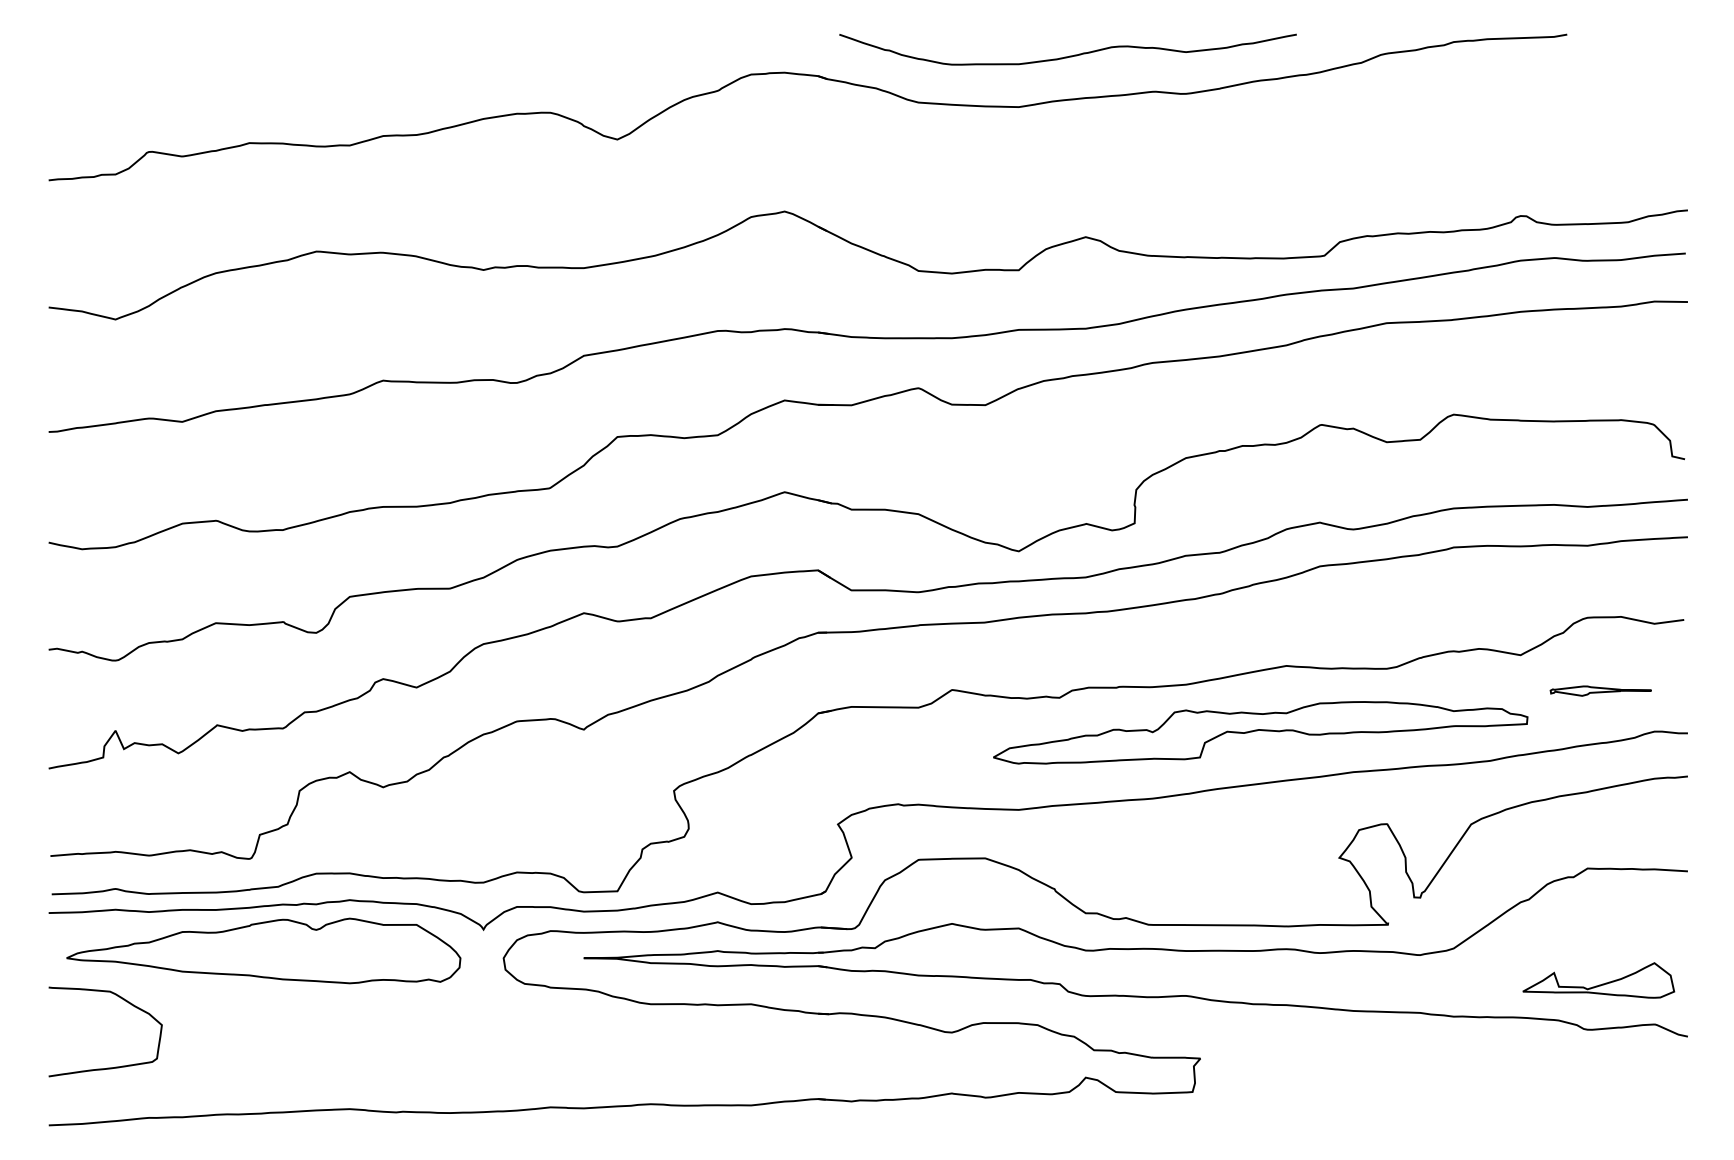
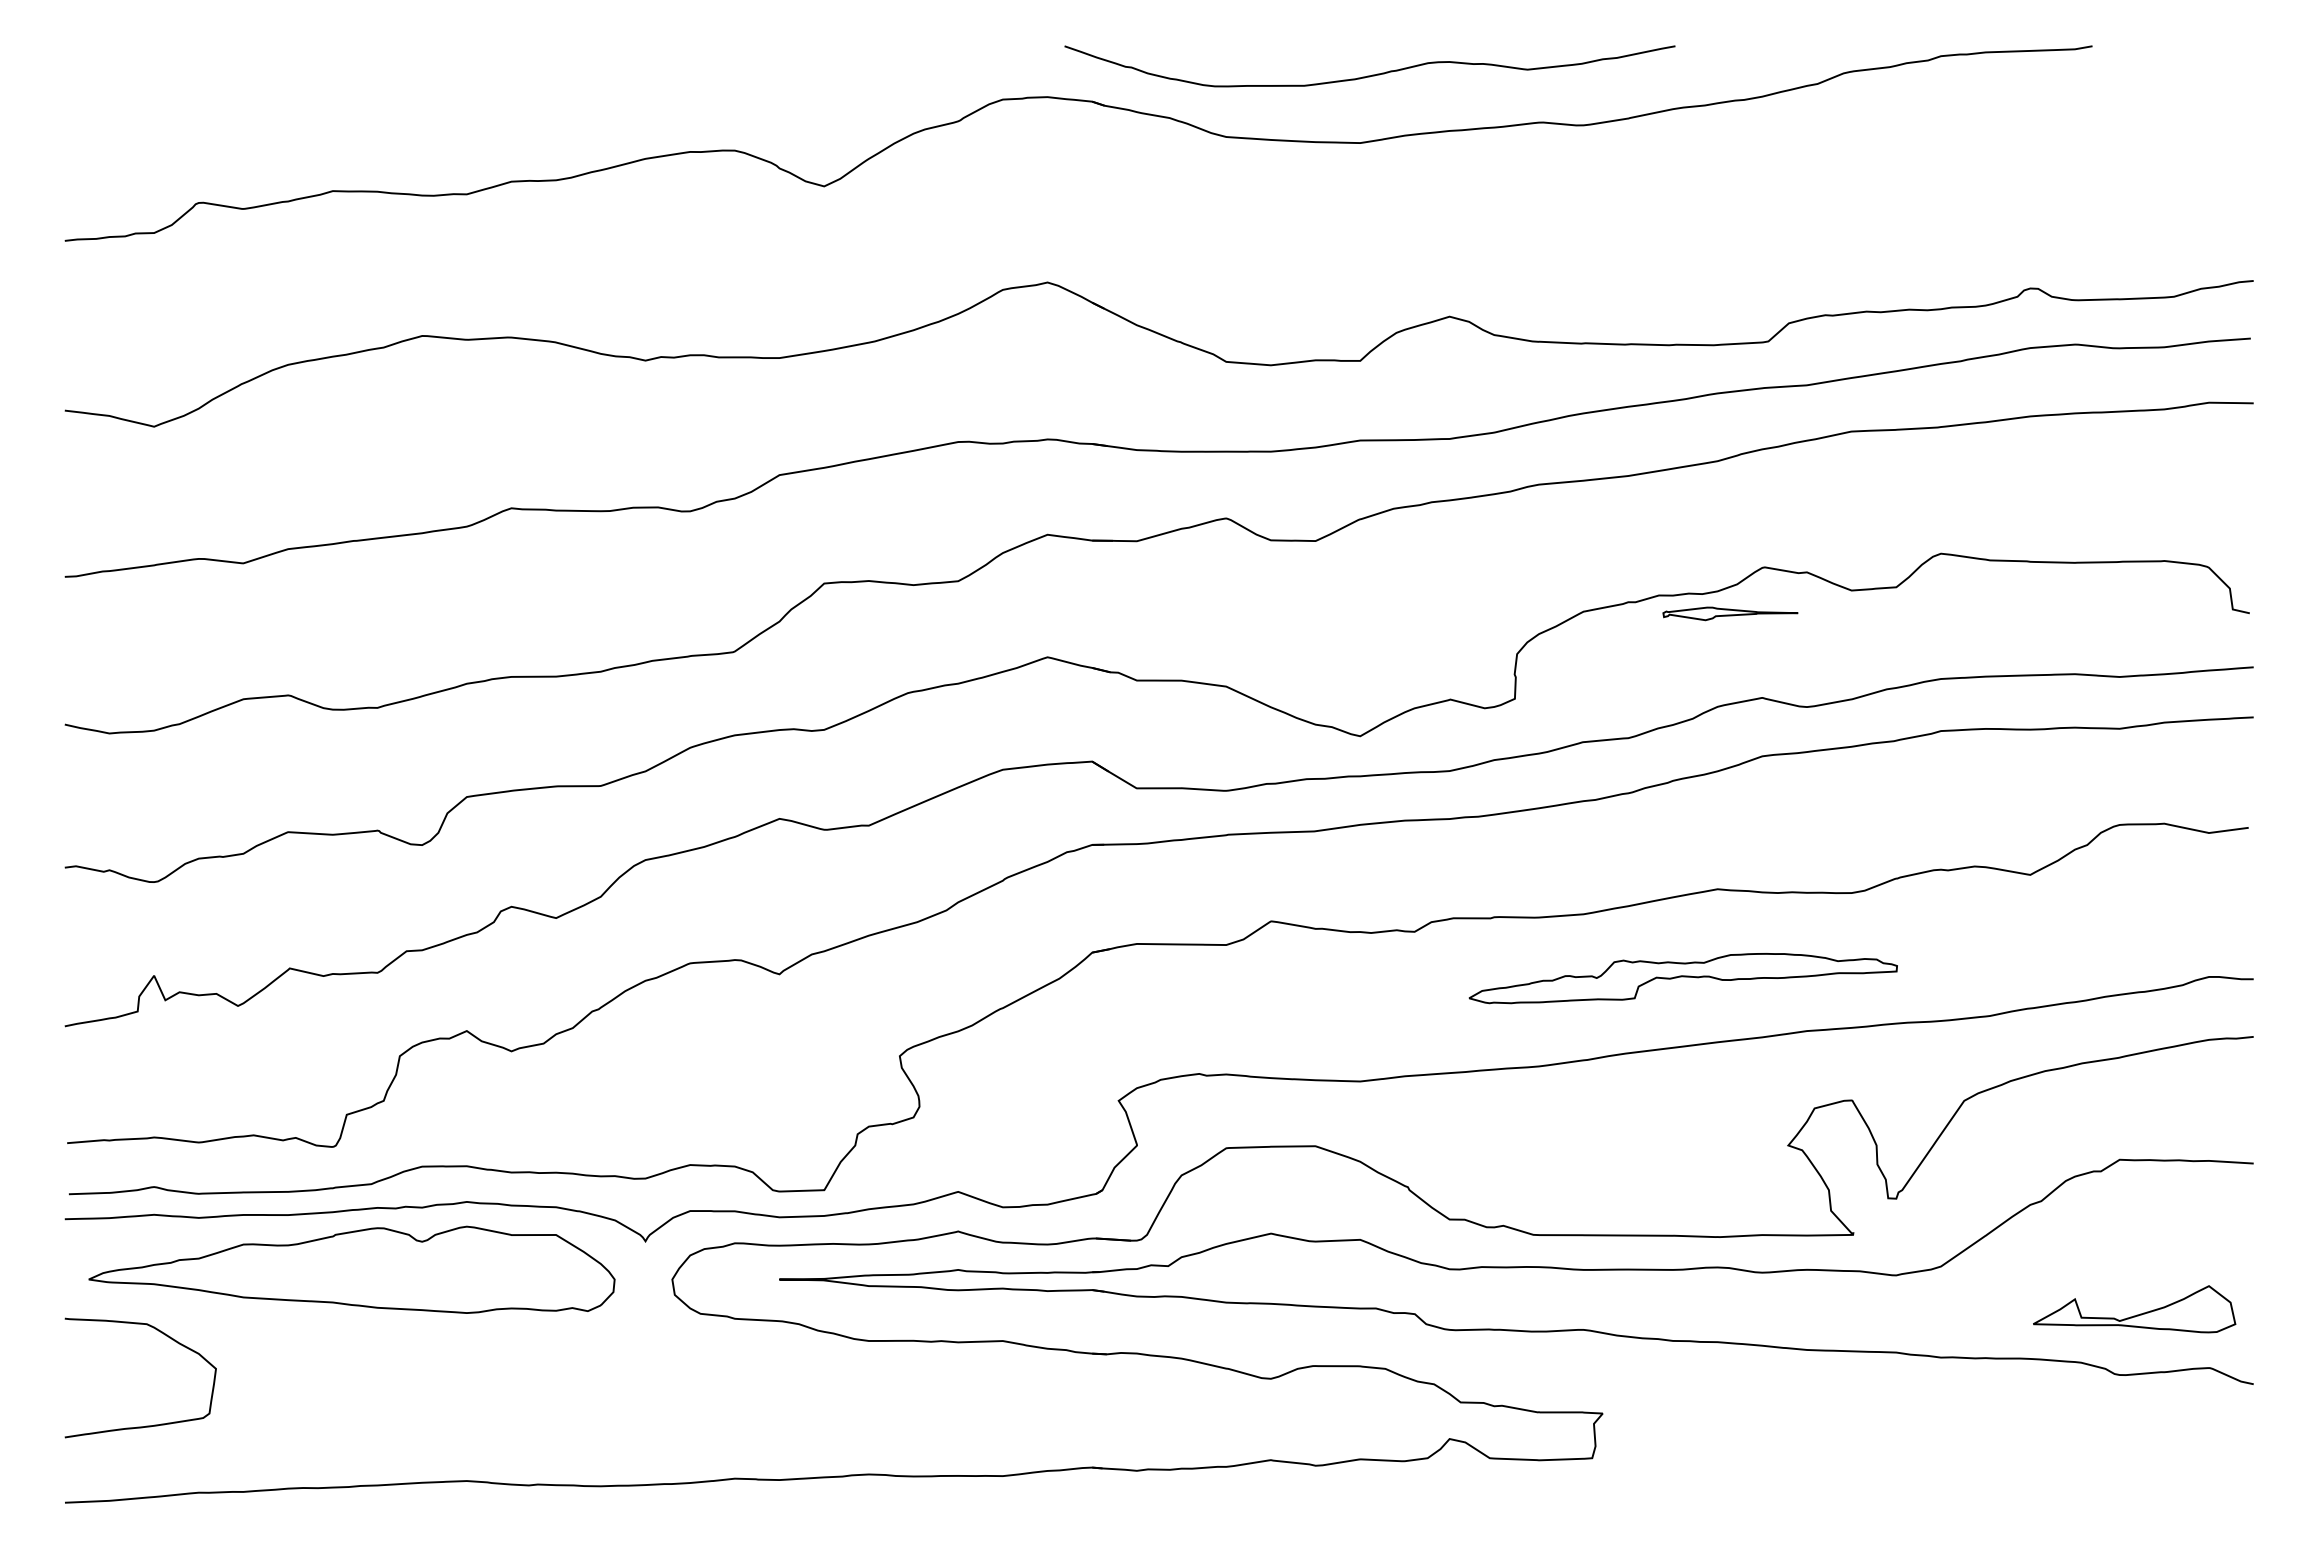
curve: (1069, 55) -> (1372, 74), moved
part: (1600, 690) -> (1730, 613), moved
part: (1260, 732) -> (1683, 978), size x0.6

